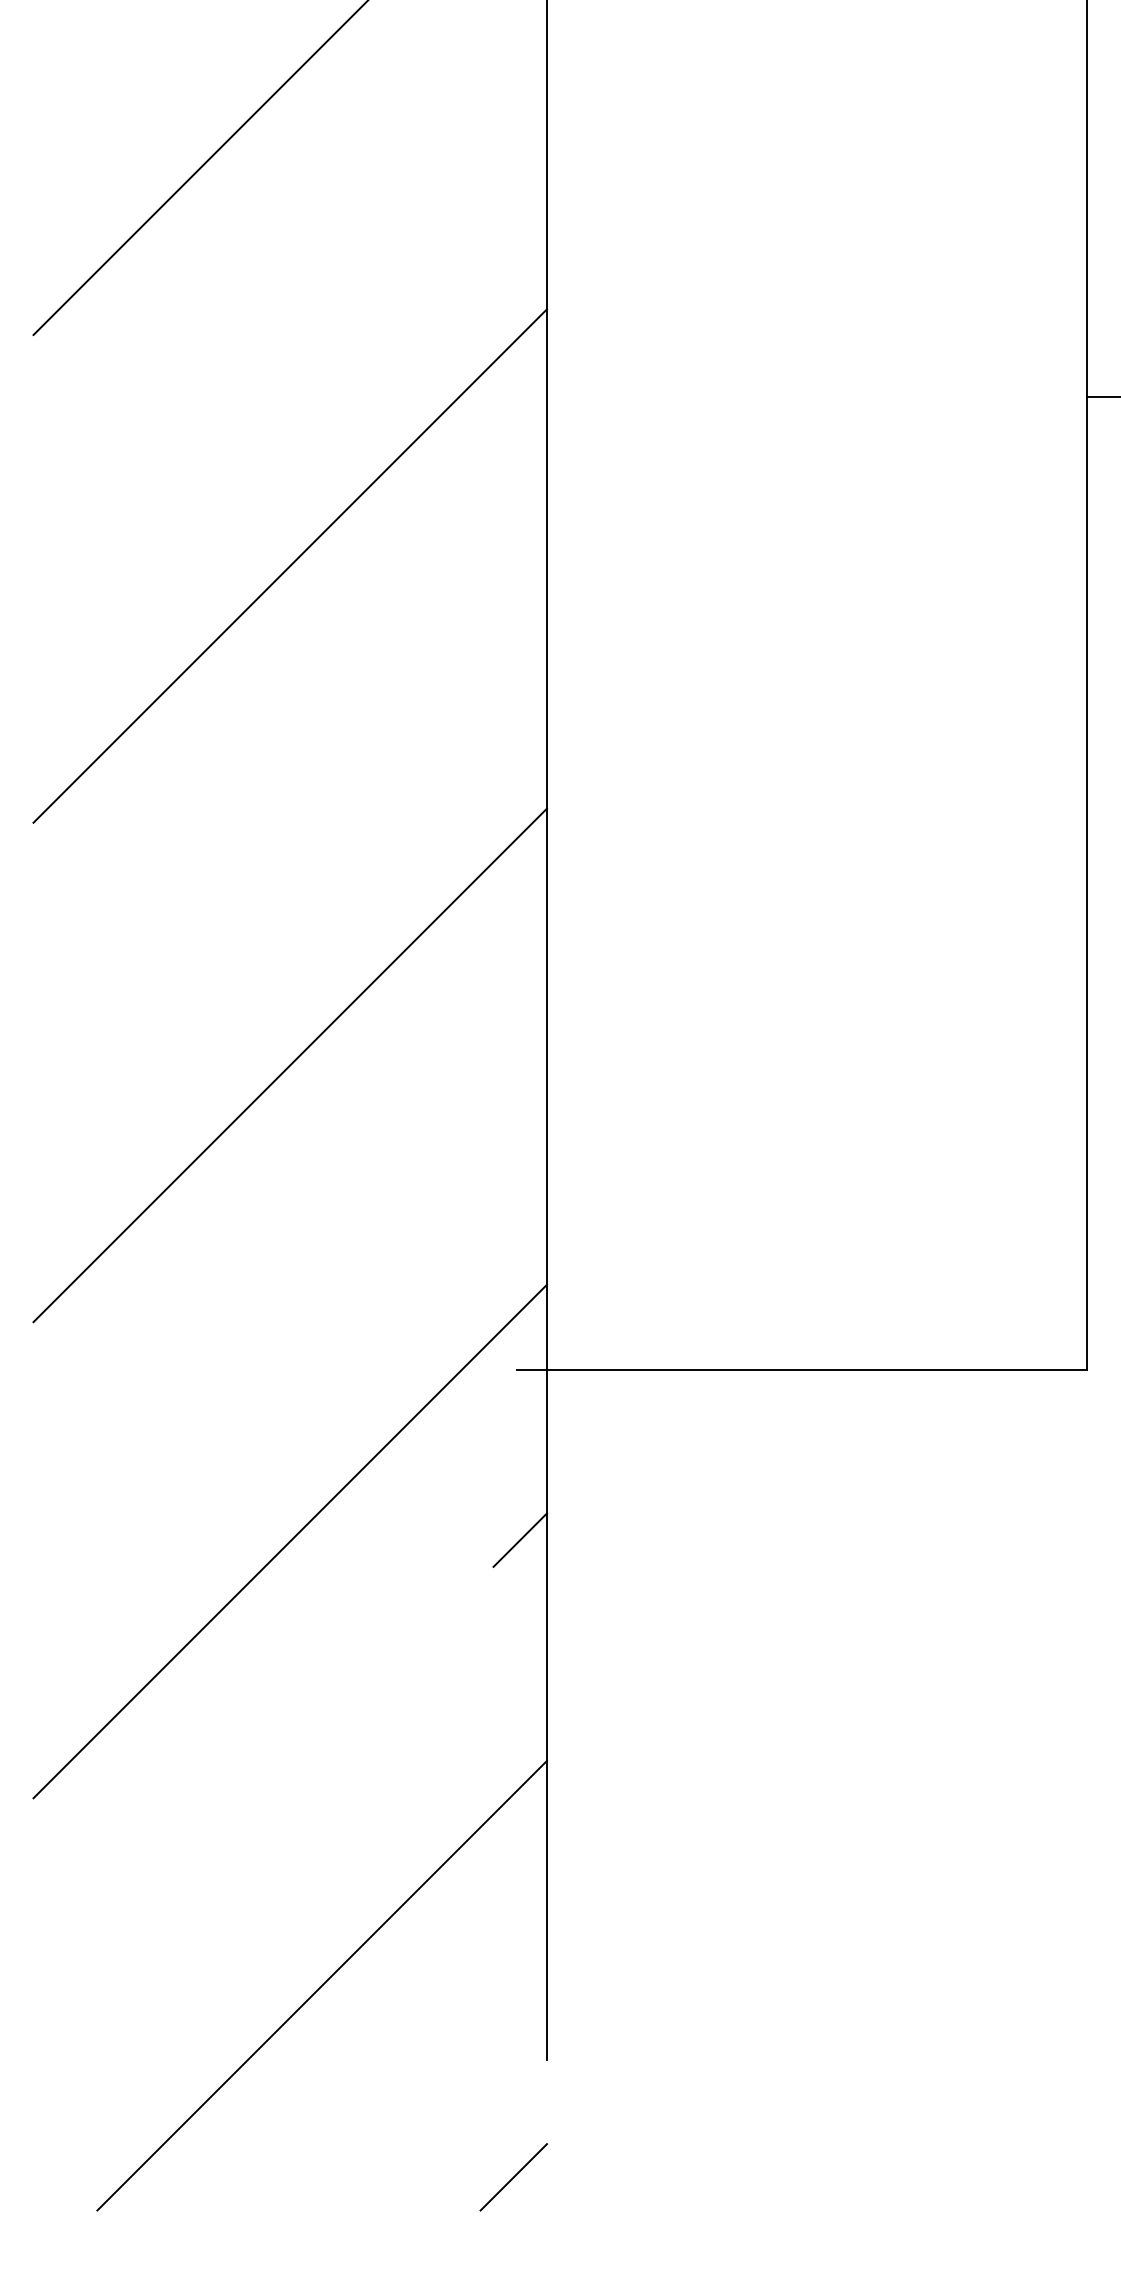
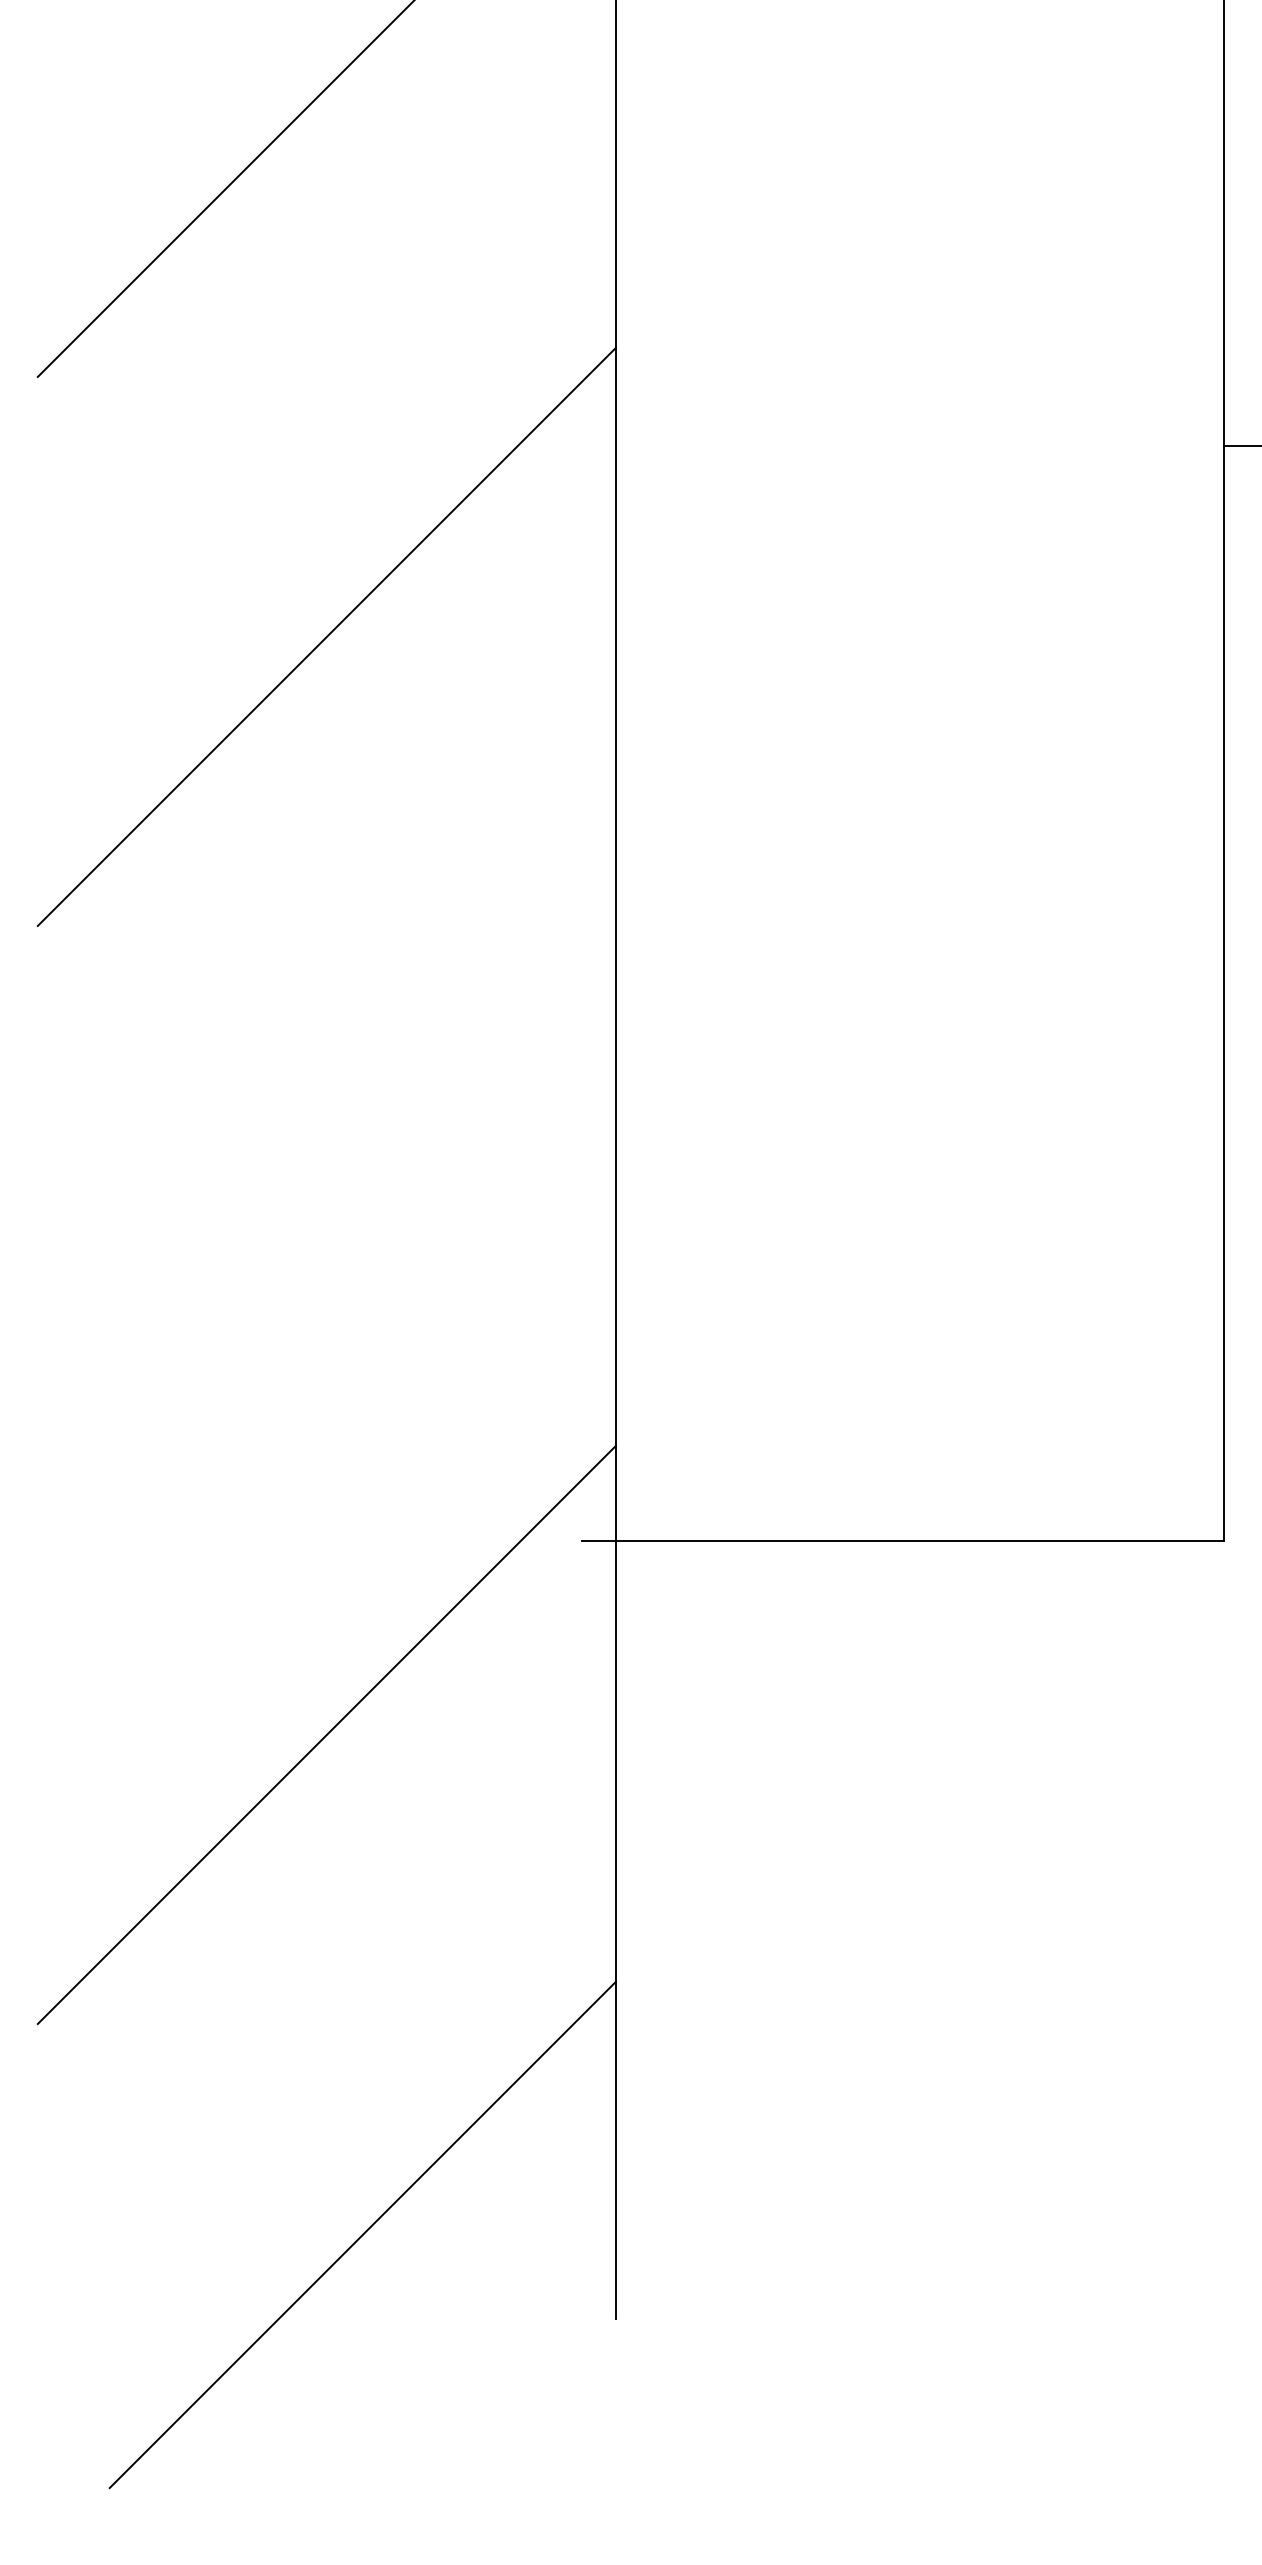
line: (289, 1065) -> (326, 1199), removed
line: (520, 1540) -> (585, 1733), removed
line: (513, 2177) -> (578, 2450), removed

